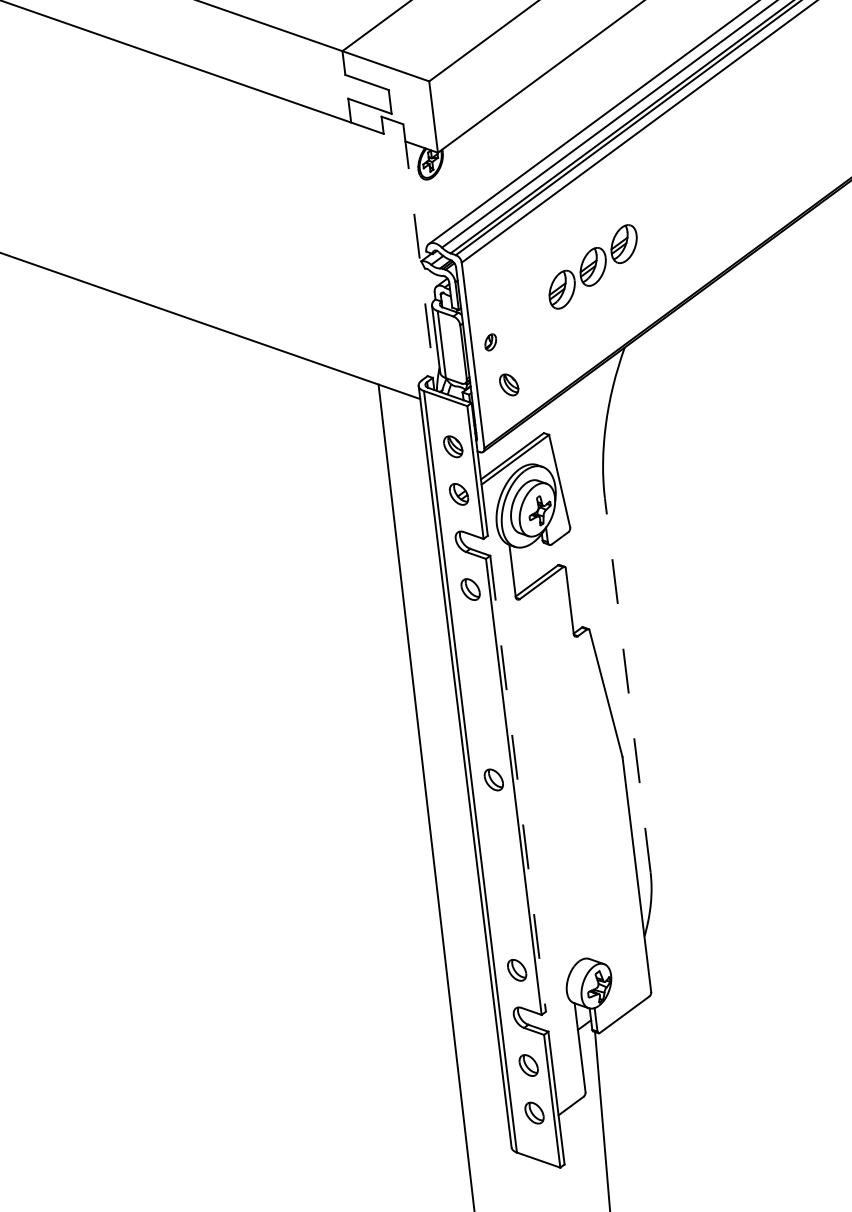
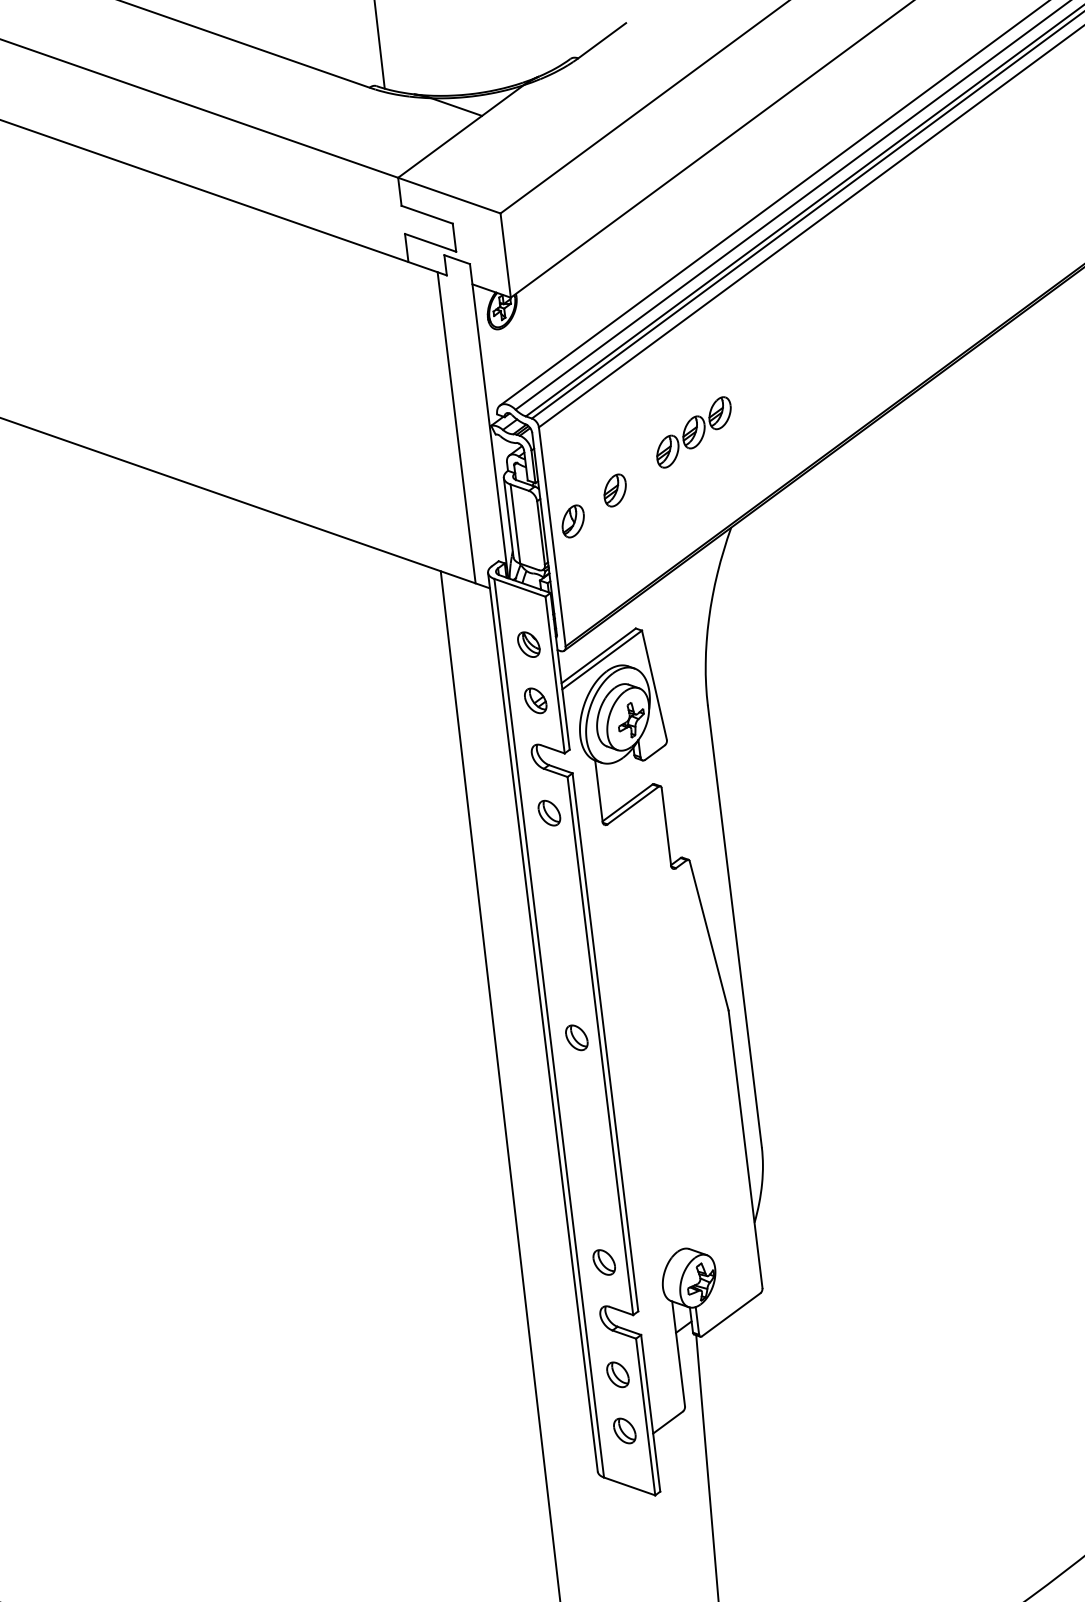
line: (419, 257) -> (489, 421), dashed -> solid
line: (391, 262) -> (456, 427), added
part: (592, 266) -> (693, 432), size x0.71
part: (525, 316) -> (614, 490), added
part: (490, 342) -> (572, 521), size x1.67
part: (508, 384) -> (594, 571), removed
line: (627, 685) -> (734, 926), dashed -> solid
line: (518, 783) -> (605, 1042), dashed -> solid

